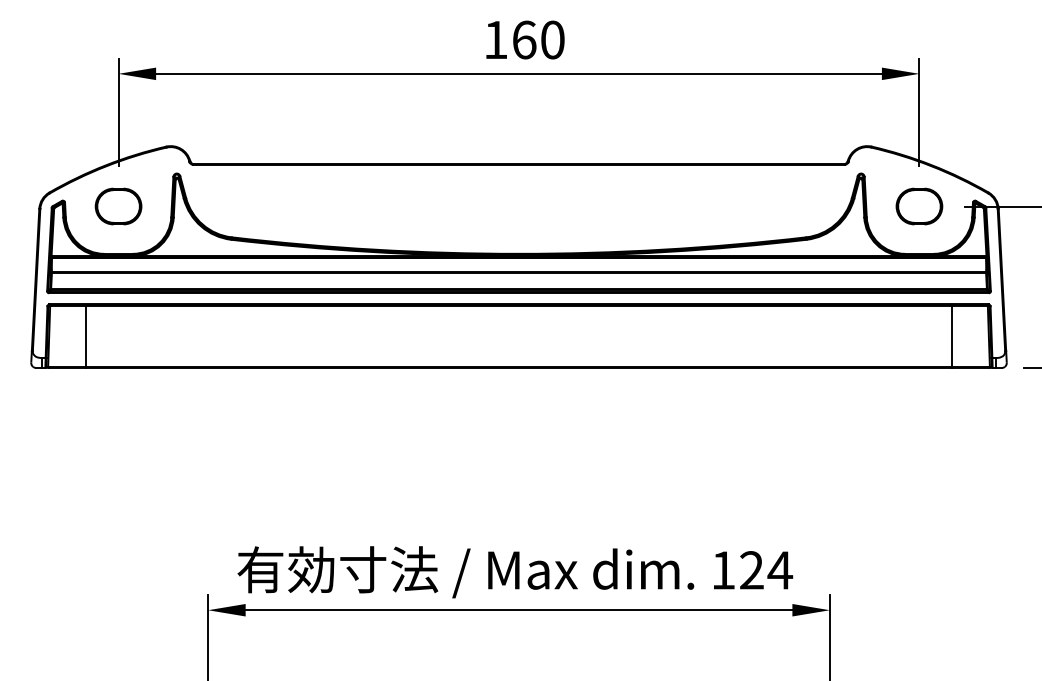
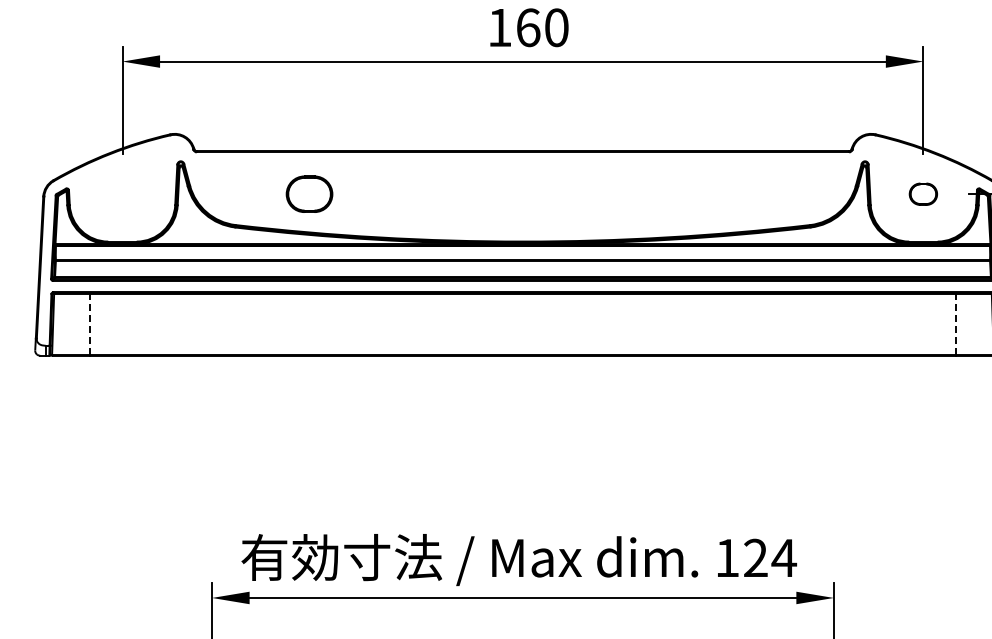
part: (118, 206) -> (309, 194), moved
part: (919, 206) -> (923, 194), size x0.6
line: (86, 336) -> (90, 324), solid -> dashed
line: (951, 336) -> (955, 324), solid -> dashed

